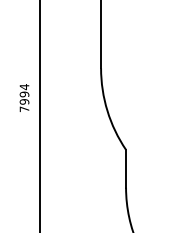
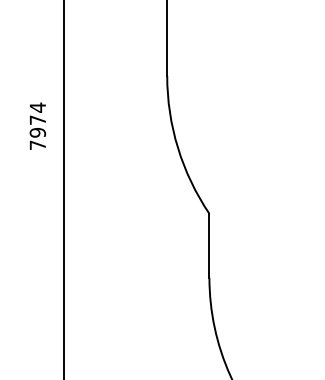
text: (24, 94) -> (37, 120), 7994 -> 7974

